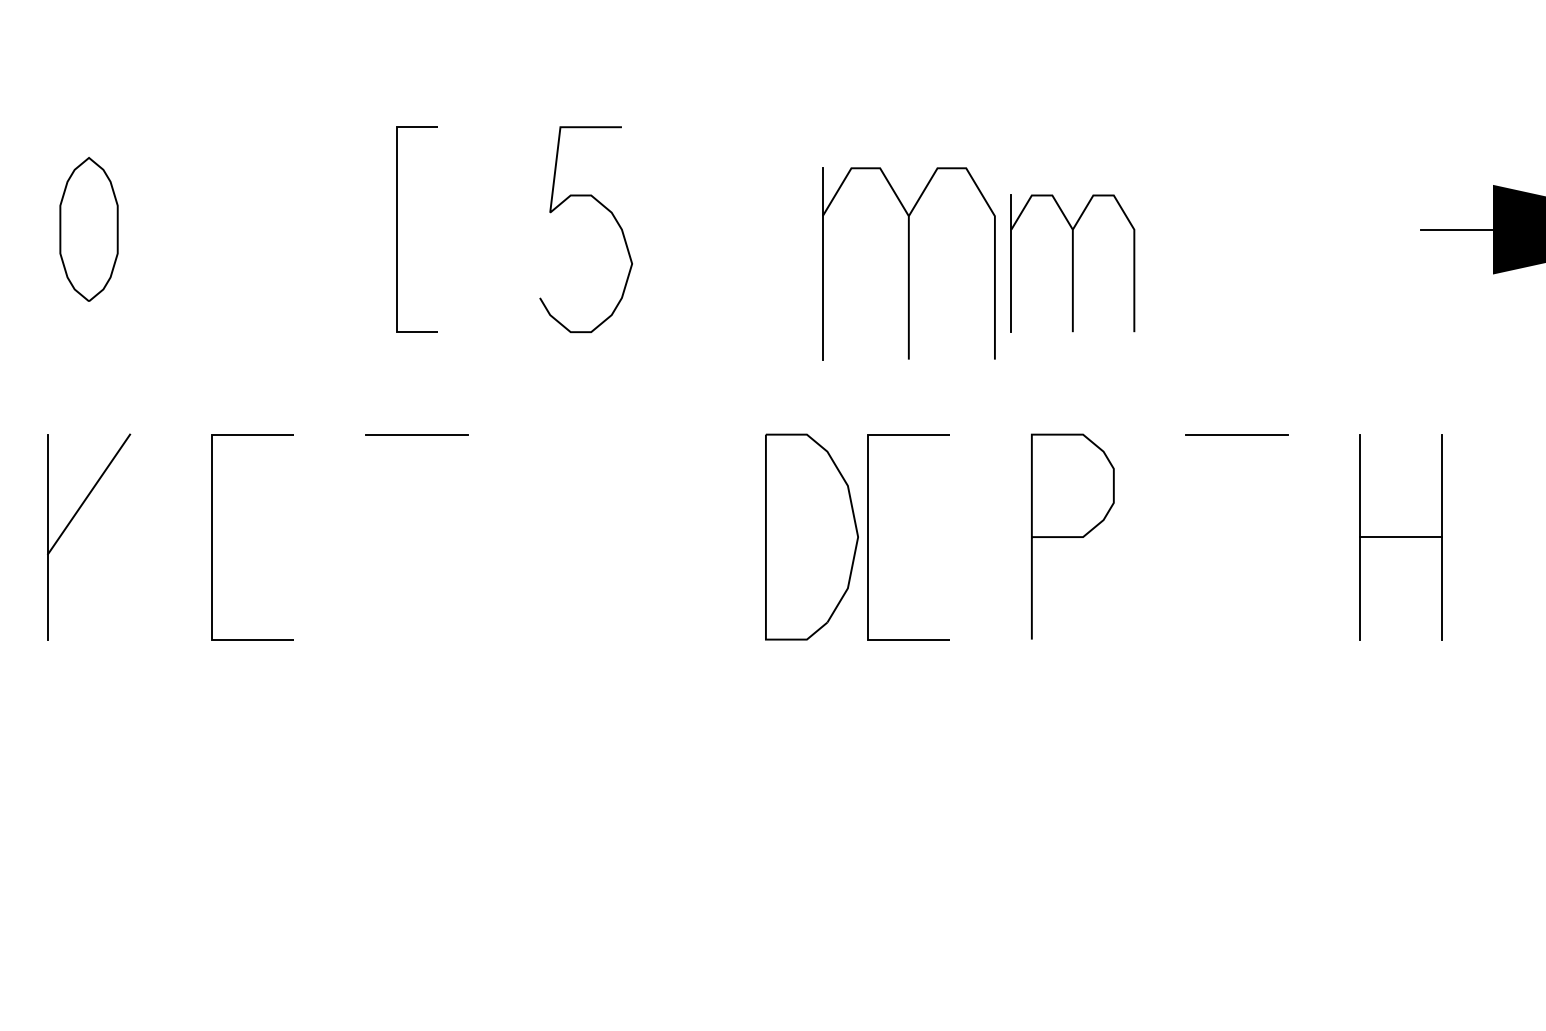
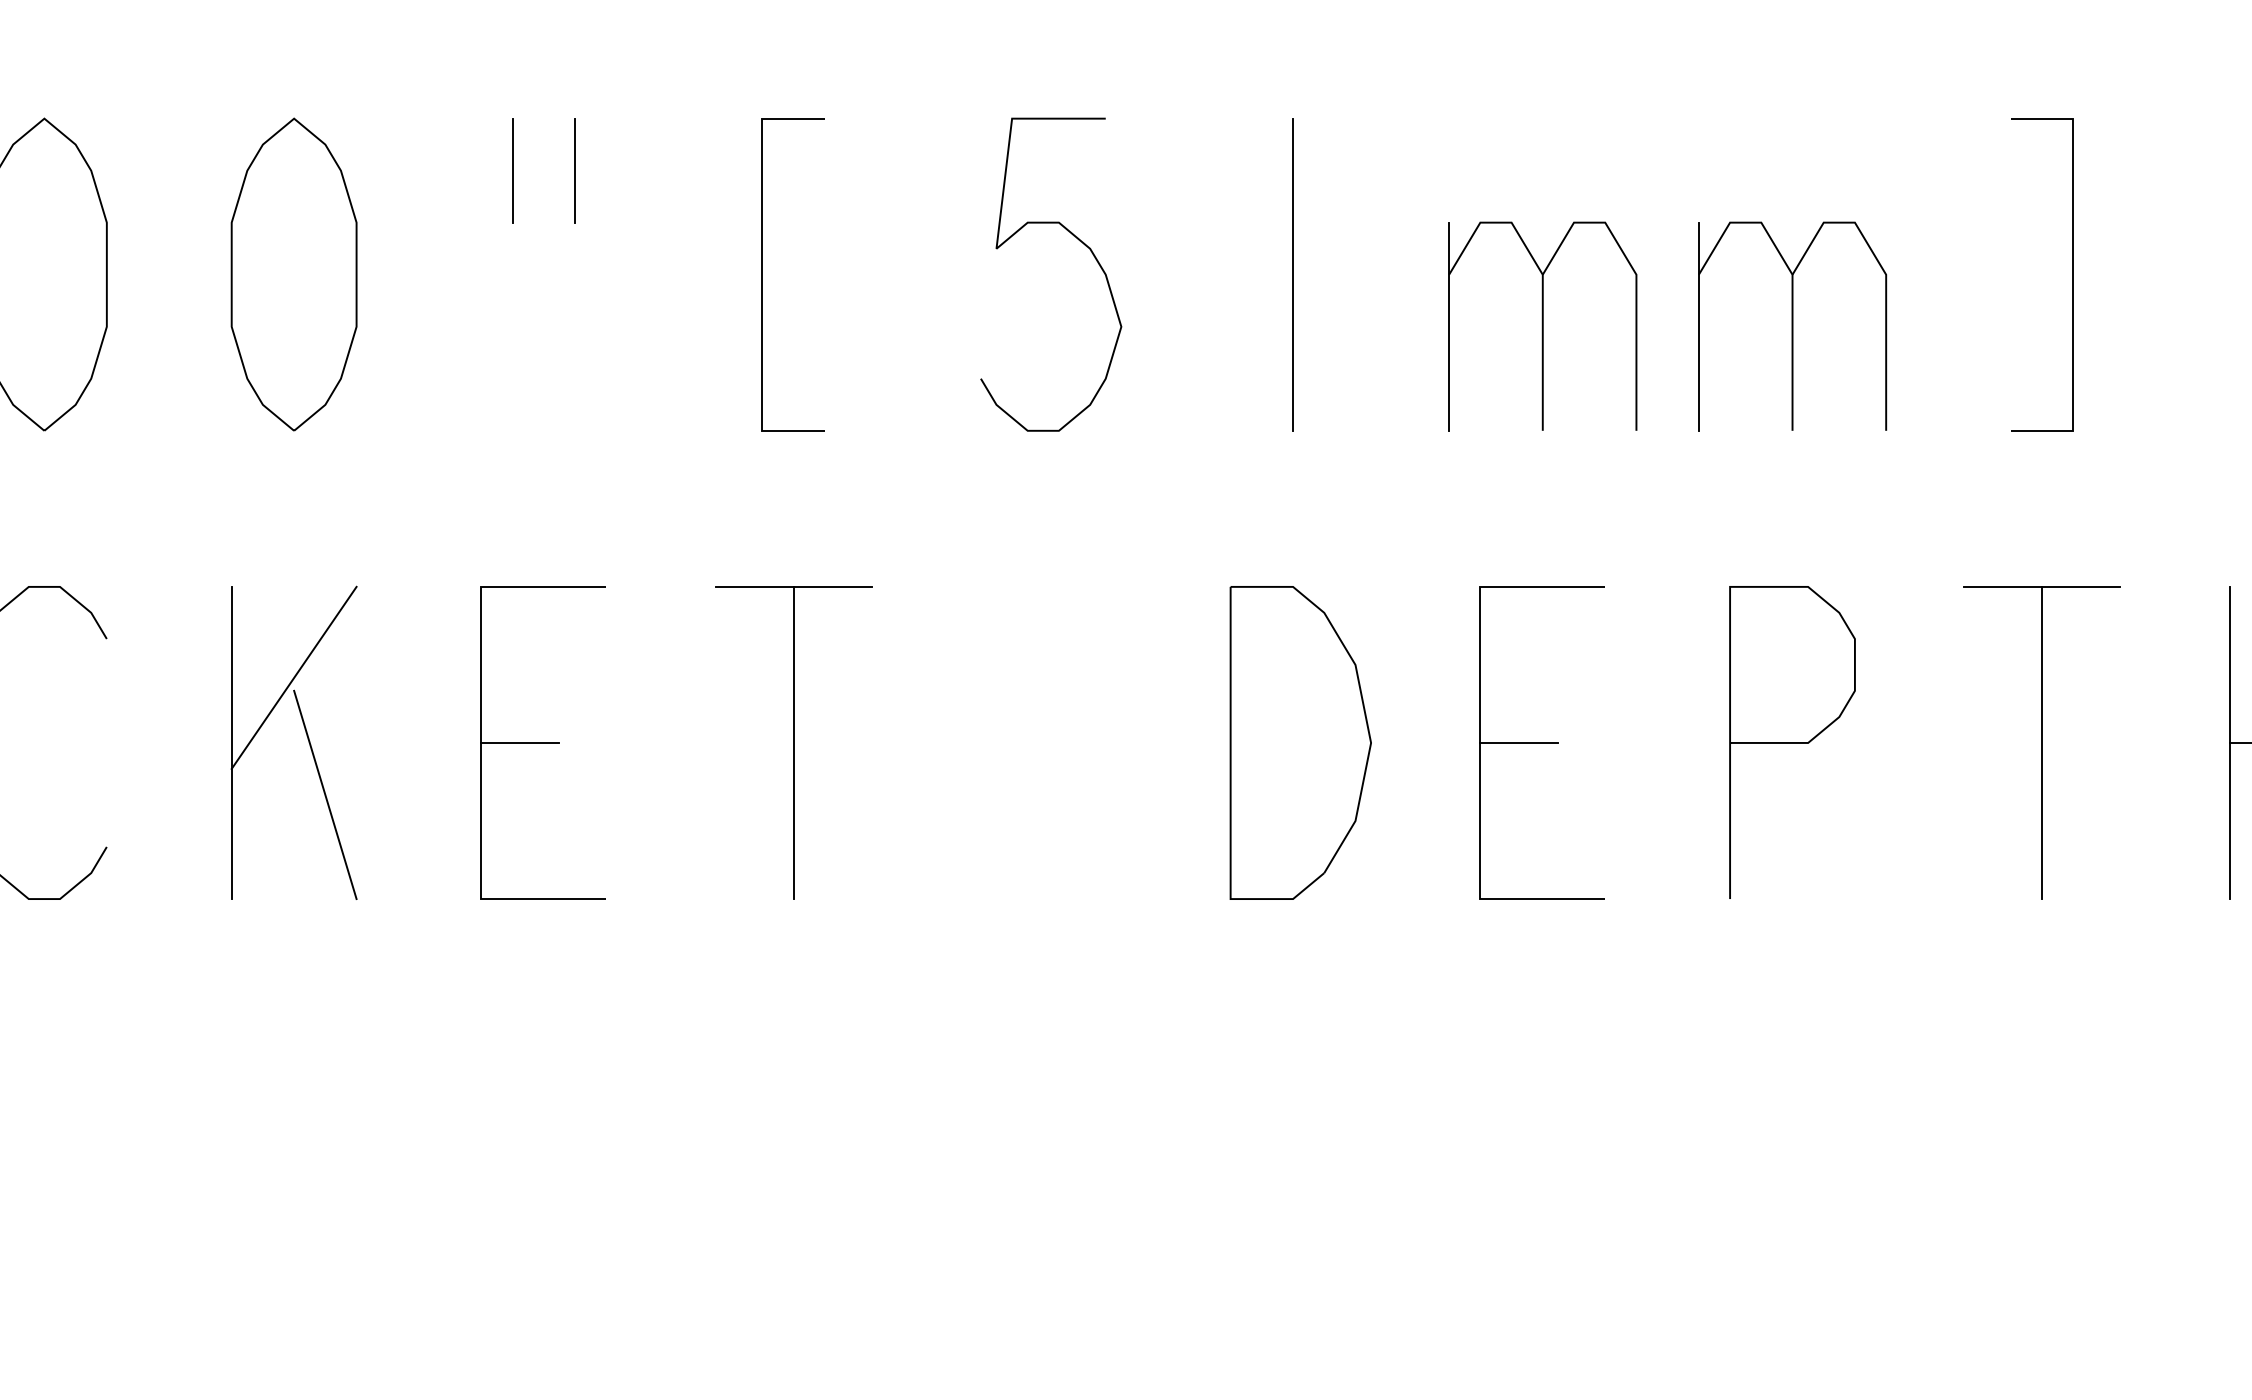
line: (232, 161) -> (512, 170), added
line: (273, 161) -> (575, 170), added
part: (88, 229) -> (293, 274), size x1.43
line: (744, 229) -> (1292, 274), added
line: (1256, 229) -> (2072, 274), added
part: (908, 263) -> (1542, 326), size x0.71
line: (417, 536) -> (794, 742), added
part: (811, 536) -> (1300, 742), moved
line: (1236, 536) -> (2041, 742), added
line: (237, 537) -> (520, 743), added
line: (893, 537) -> (1519, 743), added
line: (109, 570) -> (325, 793), added

